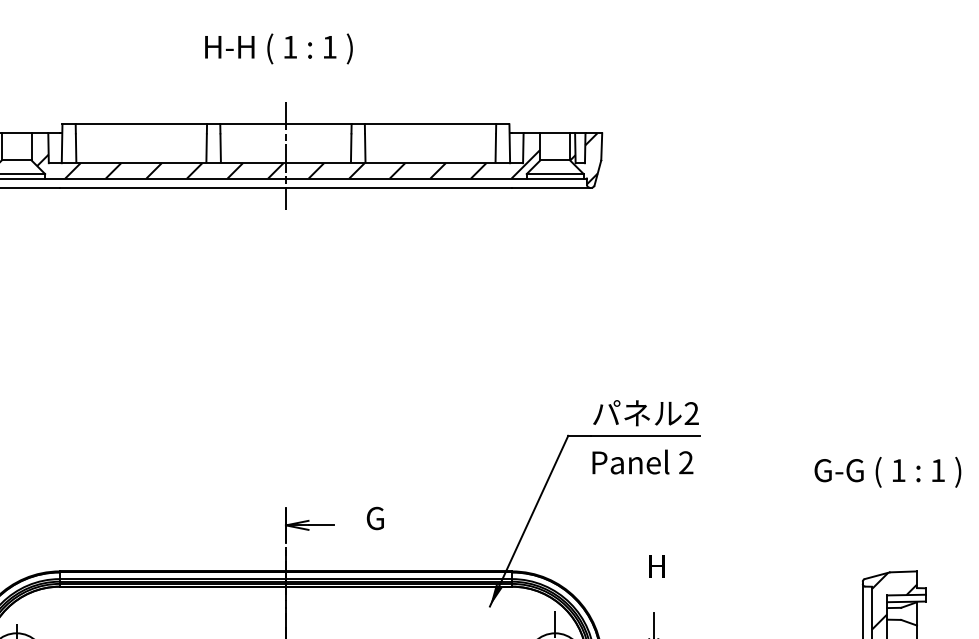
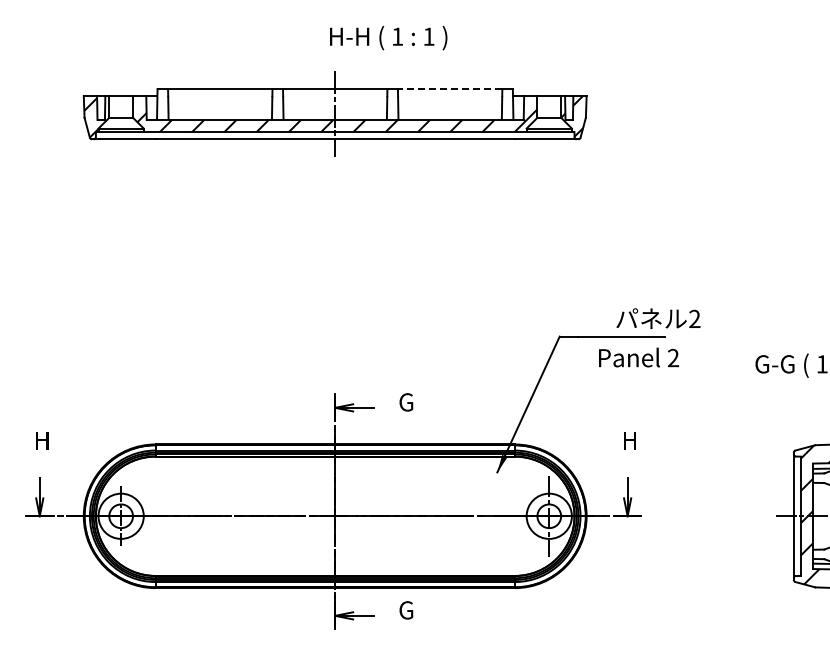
text: (278, 48) -> (388, 37), moved
line: (429, 124) -> (449, 89), solid -> dashed
text: (646, 412) -> (658, 318), moved
text: (643, 462) -> (639, 357), moved

